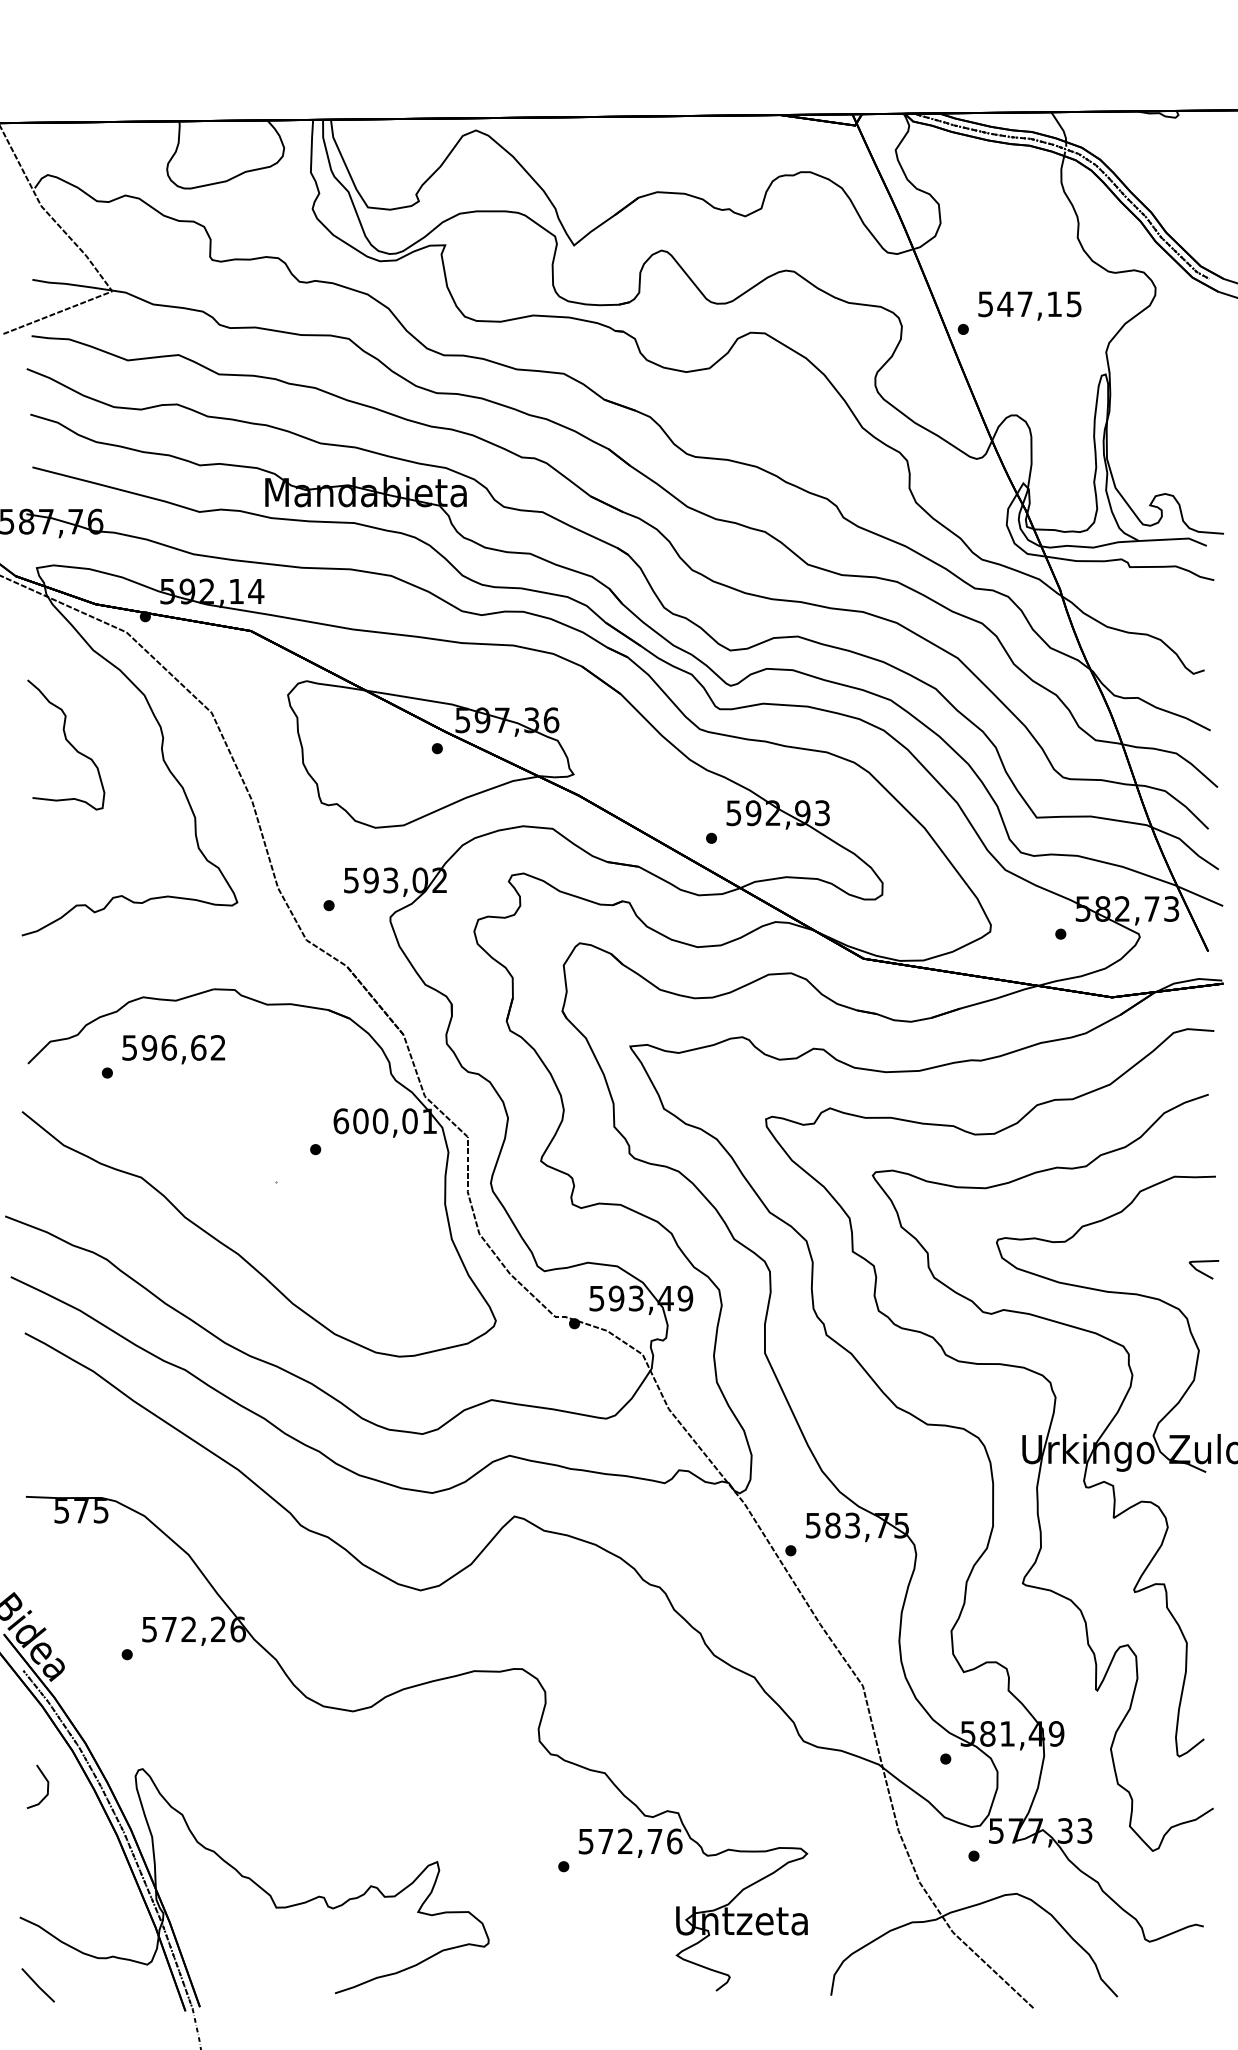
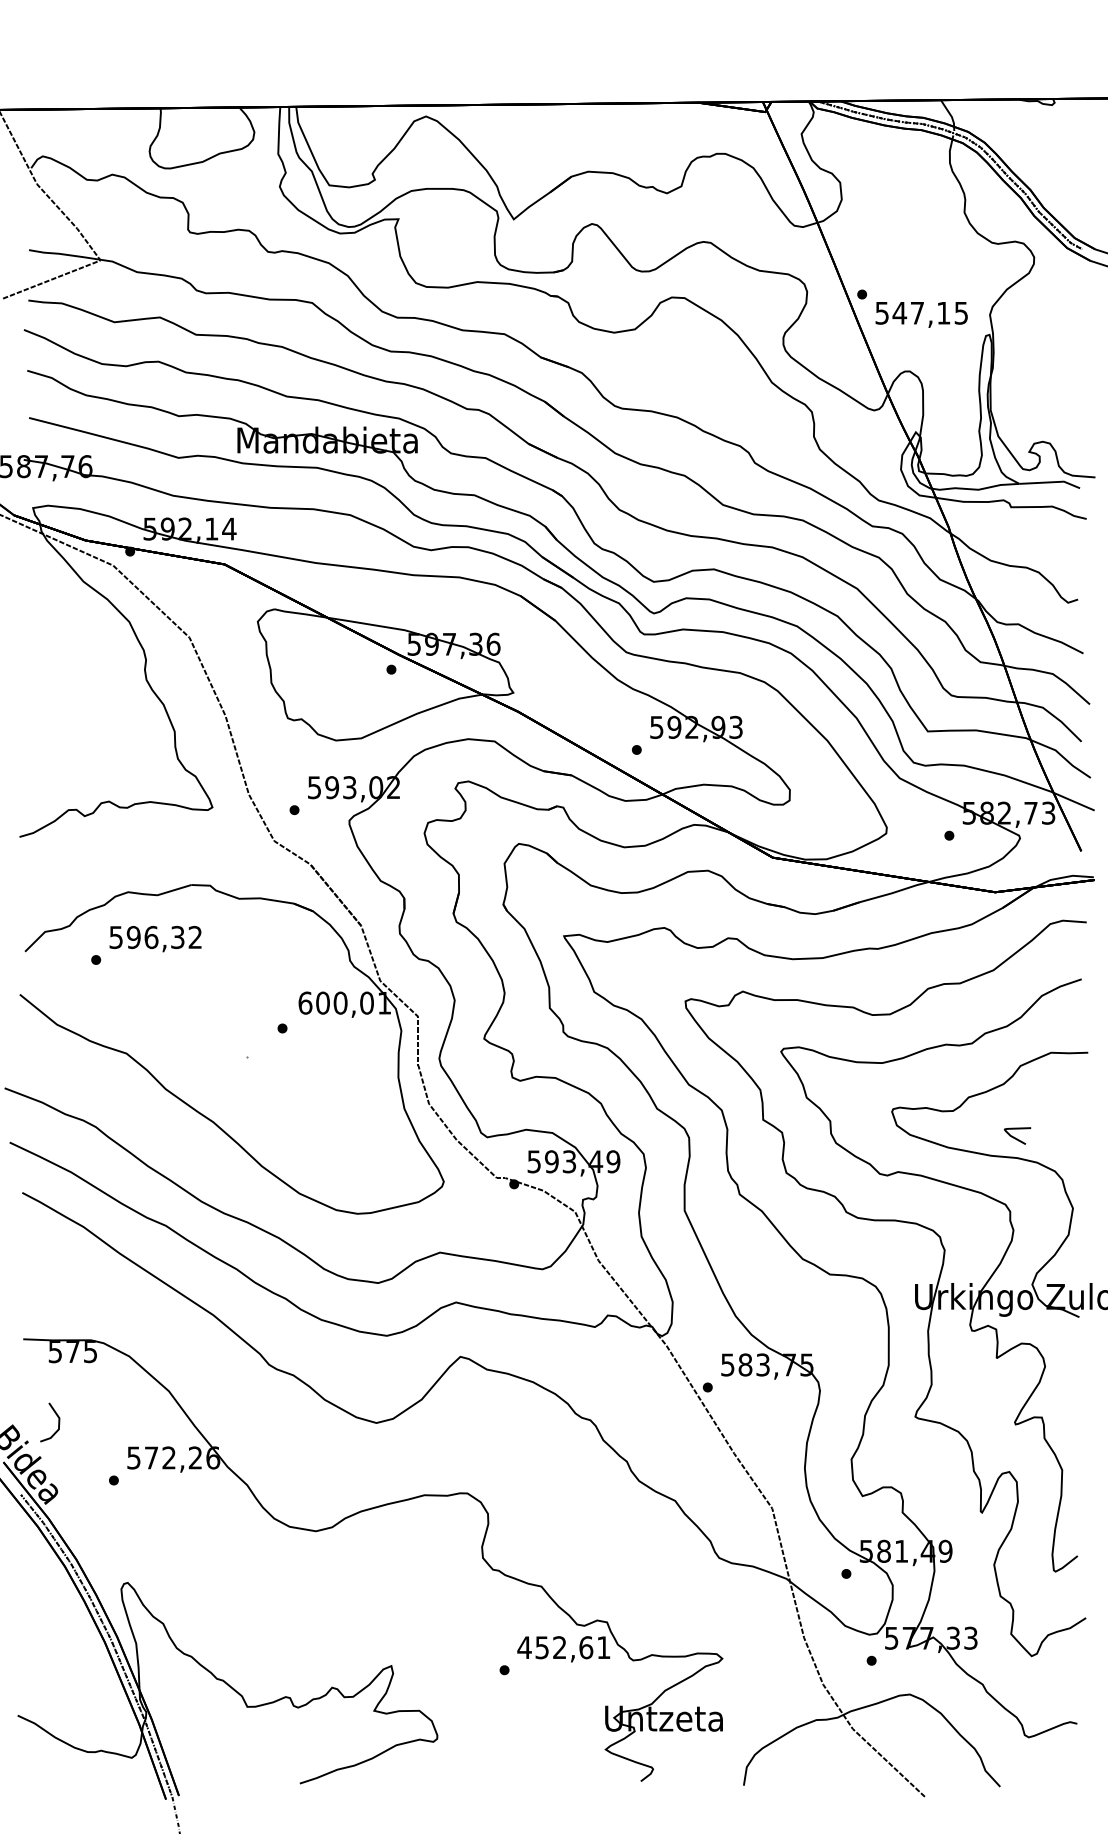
text: (1029, 305) -> (921, 314), moved
curve: (67, 742) -> (60, 664), removed
text: (198, 1047) -> (177, 937), 596,62 -> 596,32
curve: (1201, 1271) -> (1015, 1137), moved
line: (47, 1786) -> (58, 1422), moved
text: (630, 1841) -> (564, 1647), 572,76 -> 452,61
line: (37, 1985) -> (33, 1776), removed

